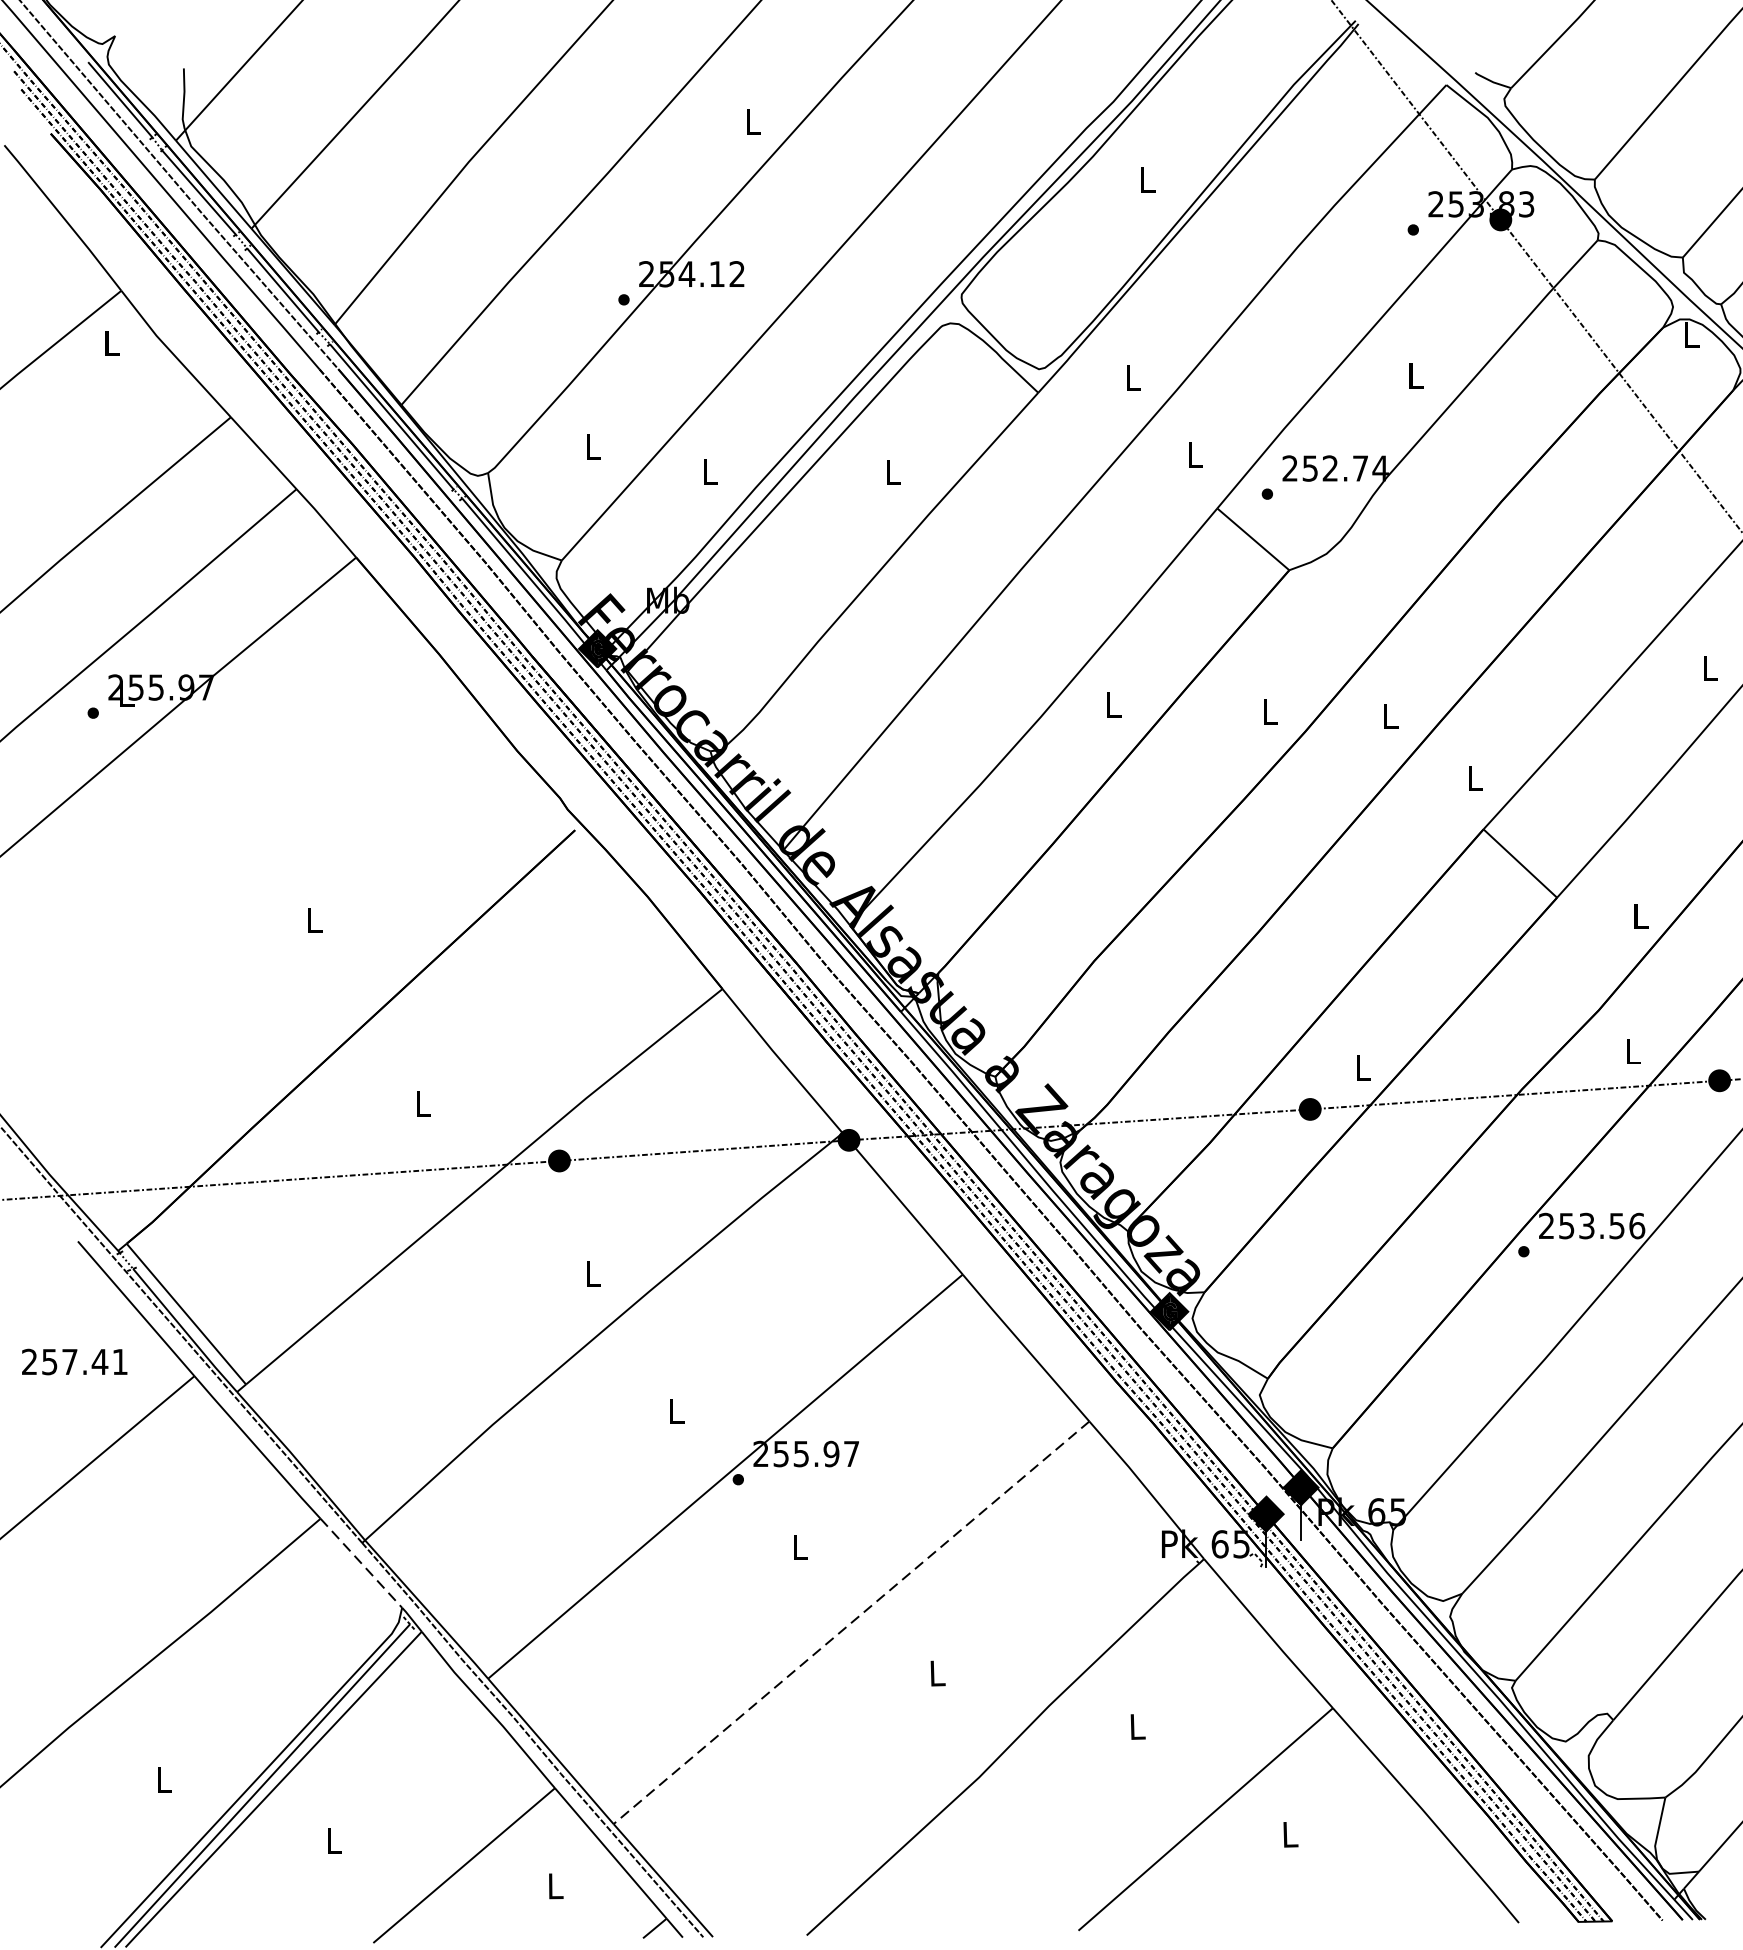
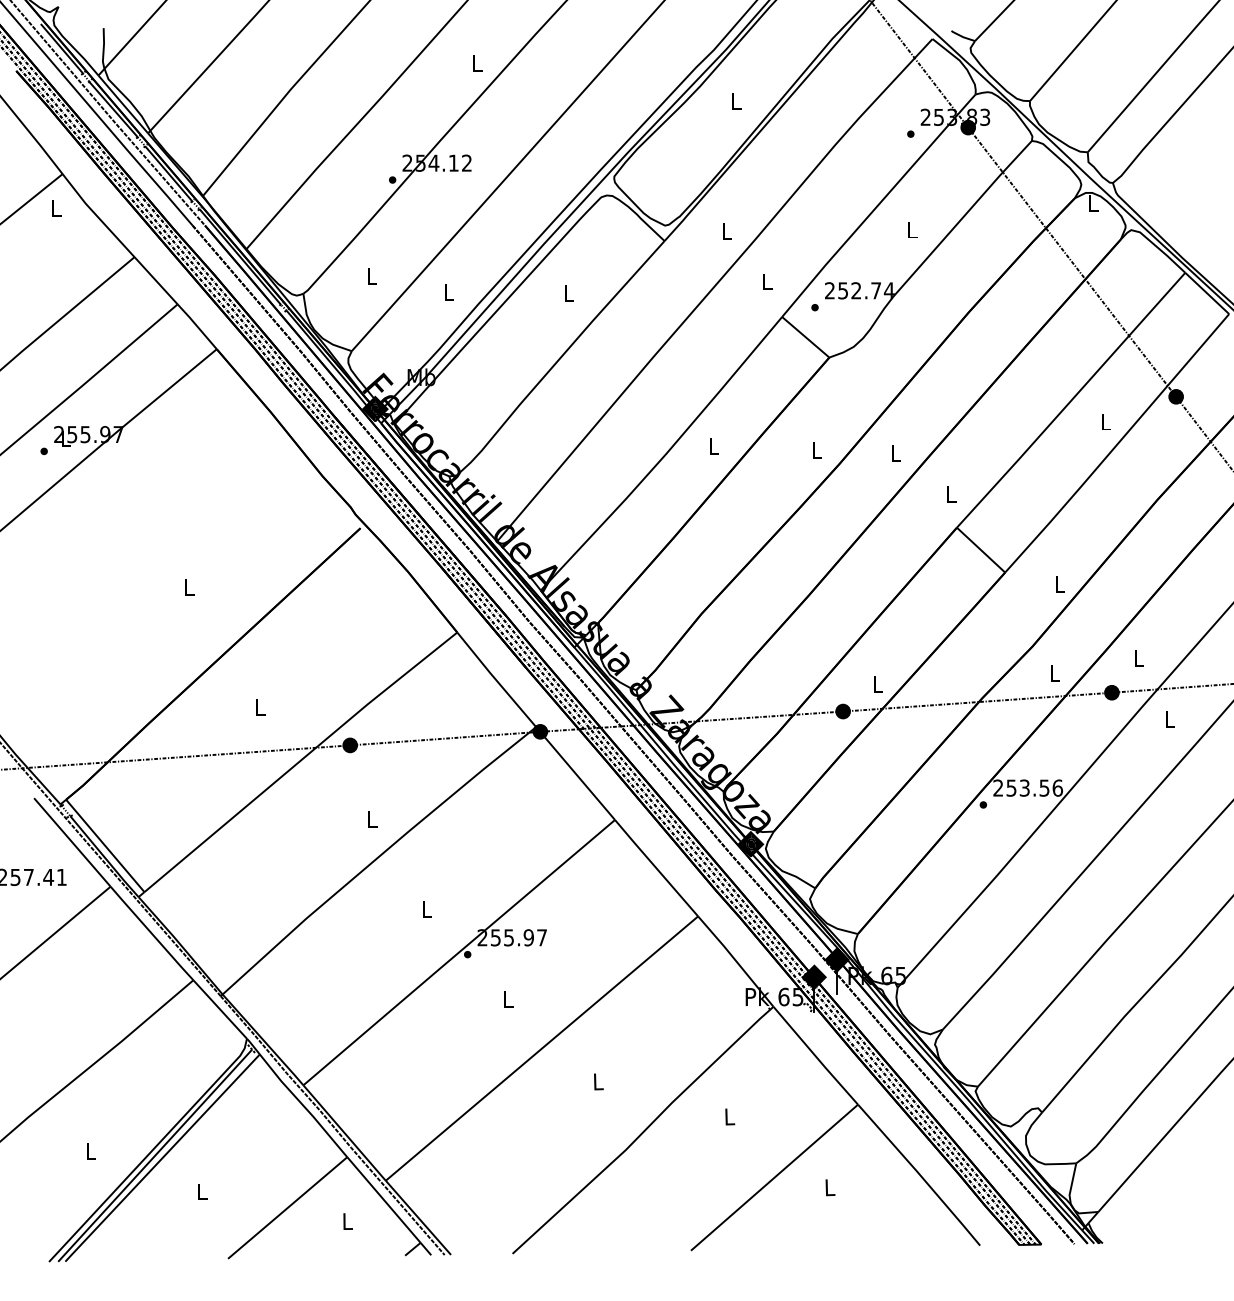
line: (361, 1563) -> (220, 1009), dashed -> solid
line: (850, 1622) -> (541, 1048), dashed -> solid

